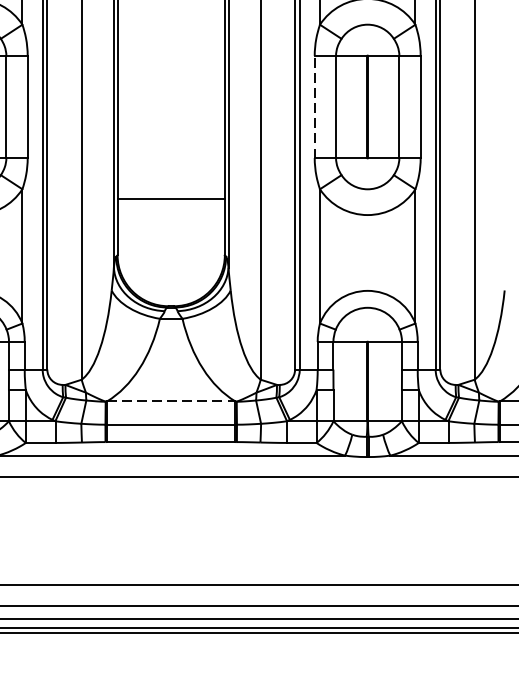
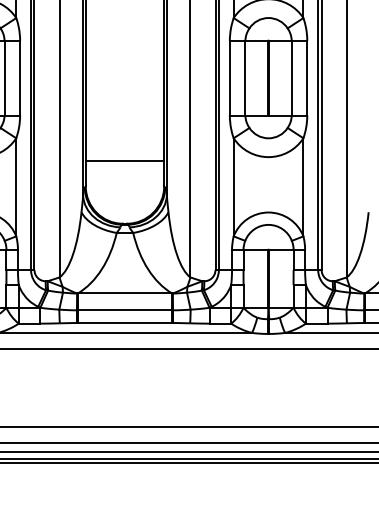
line: (314, 106) -> (229, 77), dashed -> solid
line: (170, 199) -> (124, 160), moved
line: (170, 401) -> (124, 293), dashed -> solid

